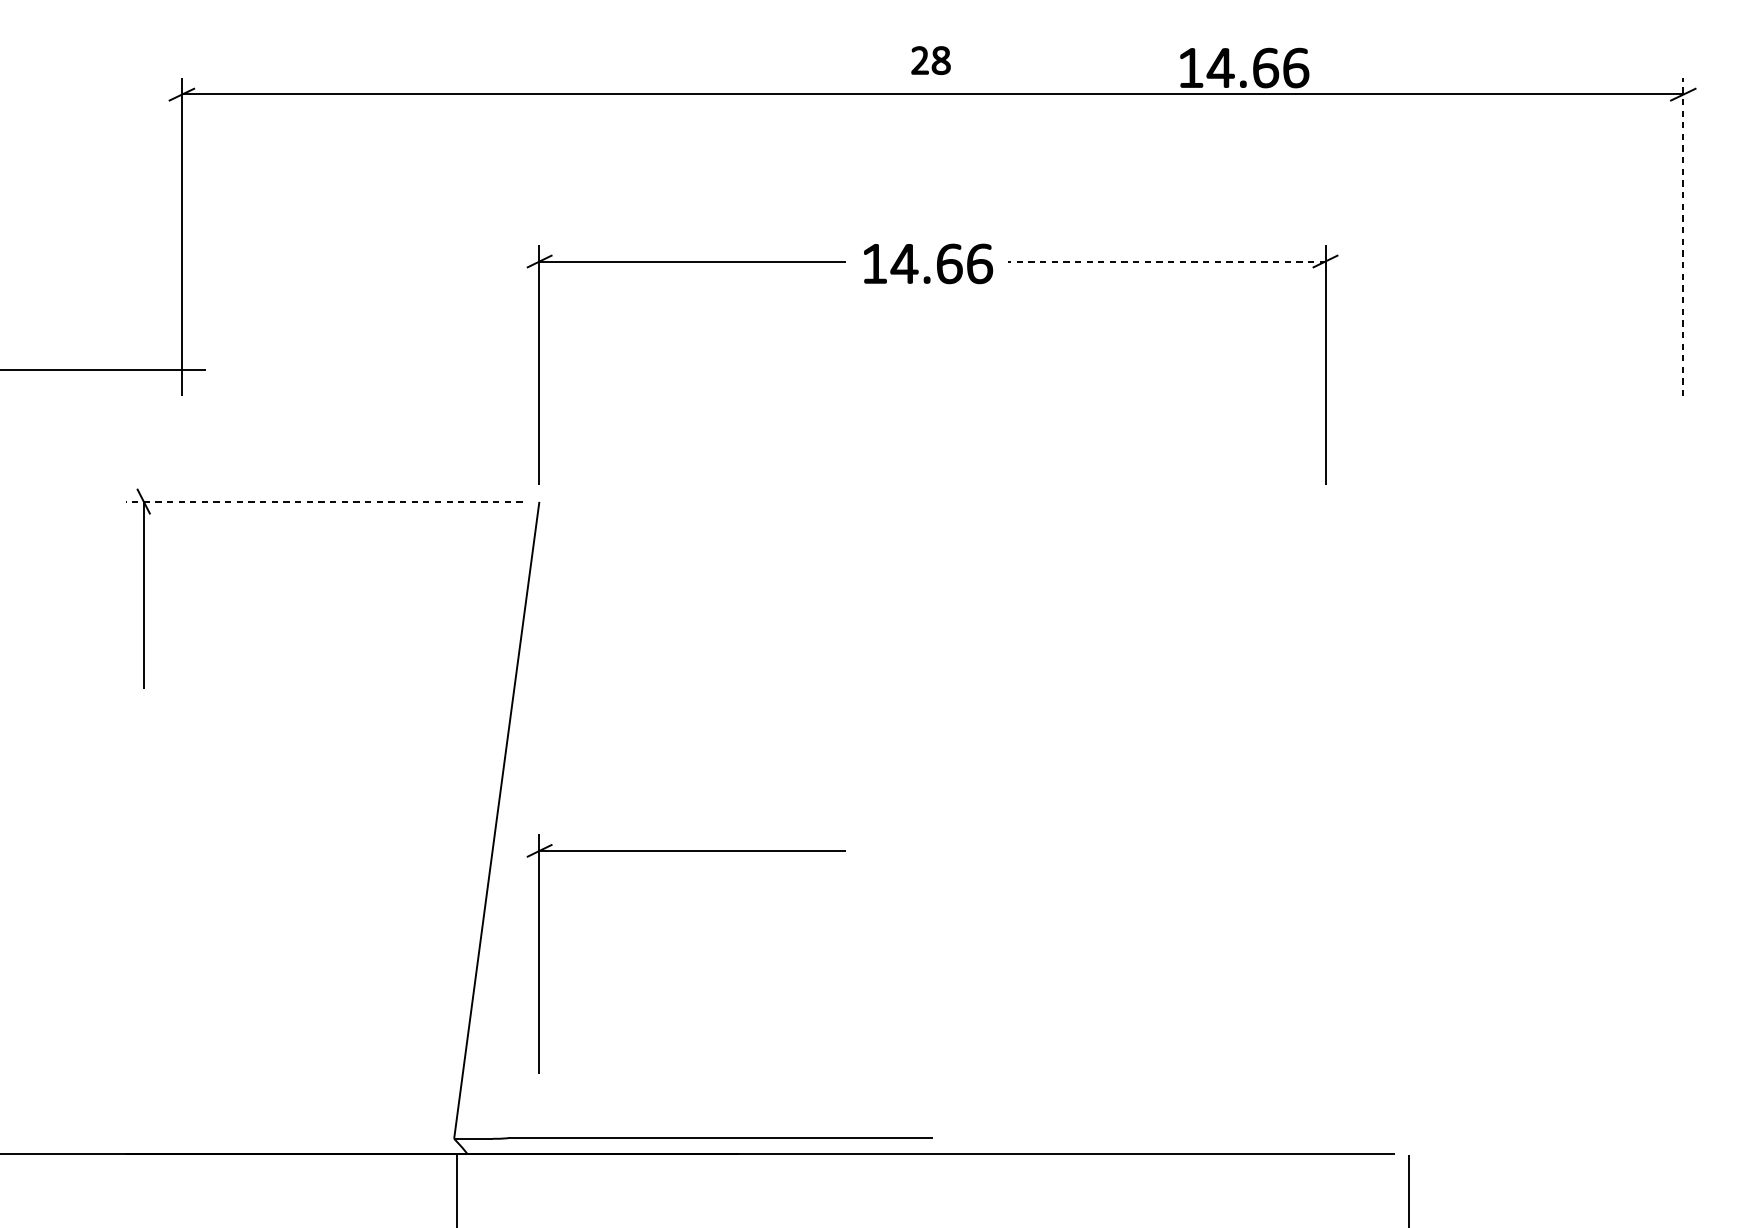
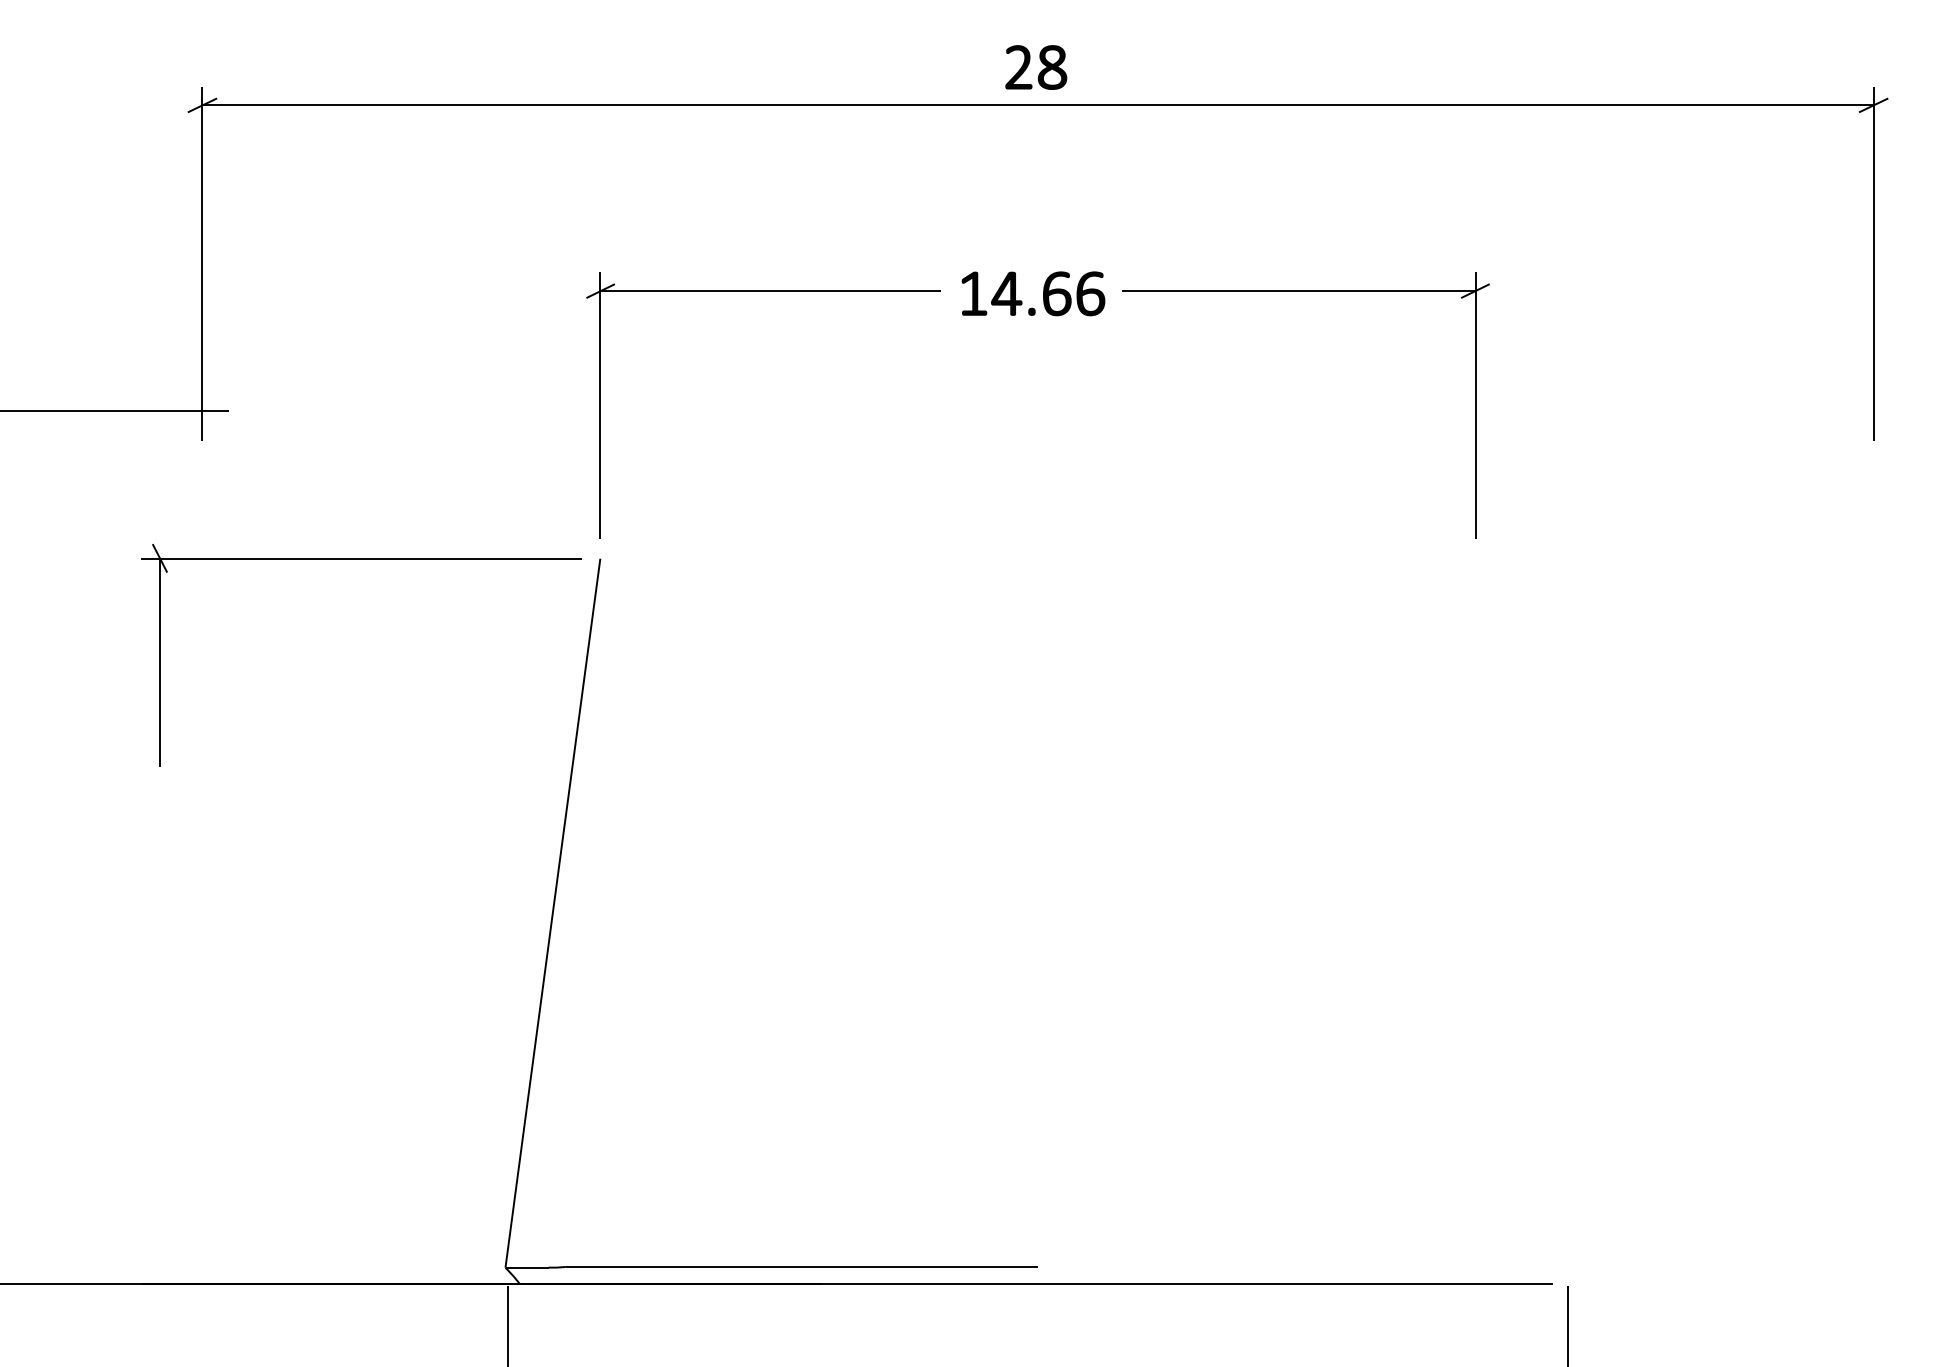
part: (931, 60) -> (1036, 67), size x1.43
part: (1253, 67) -> (1395, 75), removed
line: (1683, 236) -> (1873, 263), dashed -> solid
line: (1166, 261) -> (1298, 291), dashed -> solid
line: (324, 501) -> (361, 558), dashed -> solid
part: (685, 851) -> (763, 947), removed

